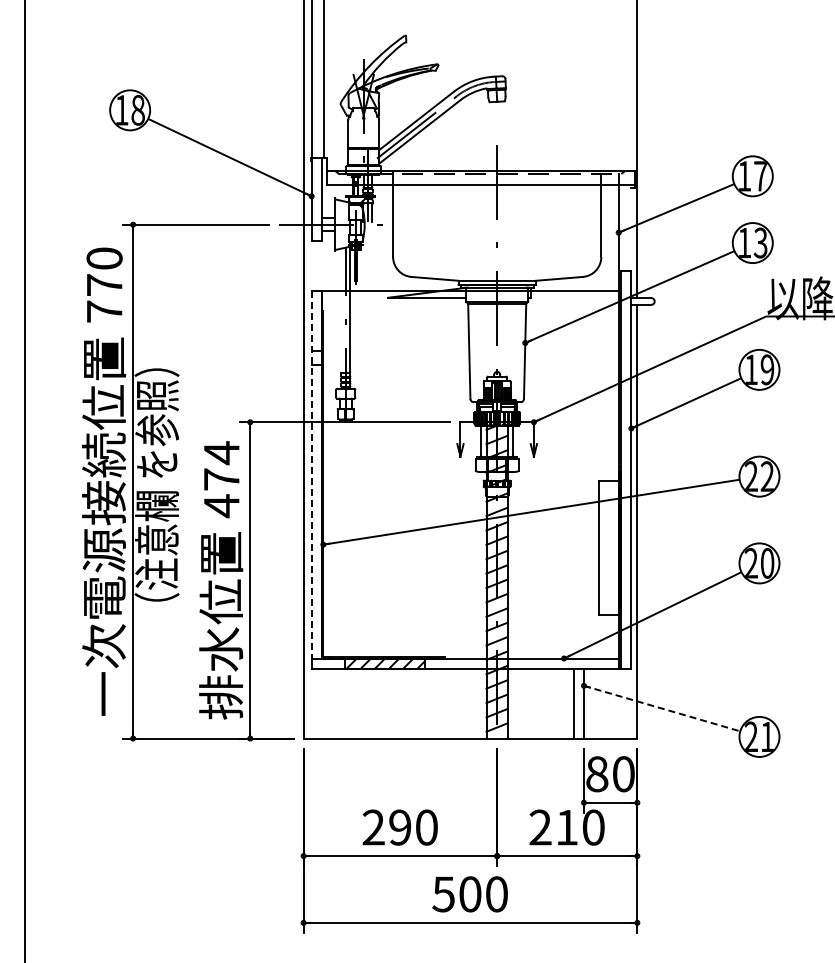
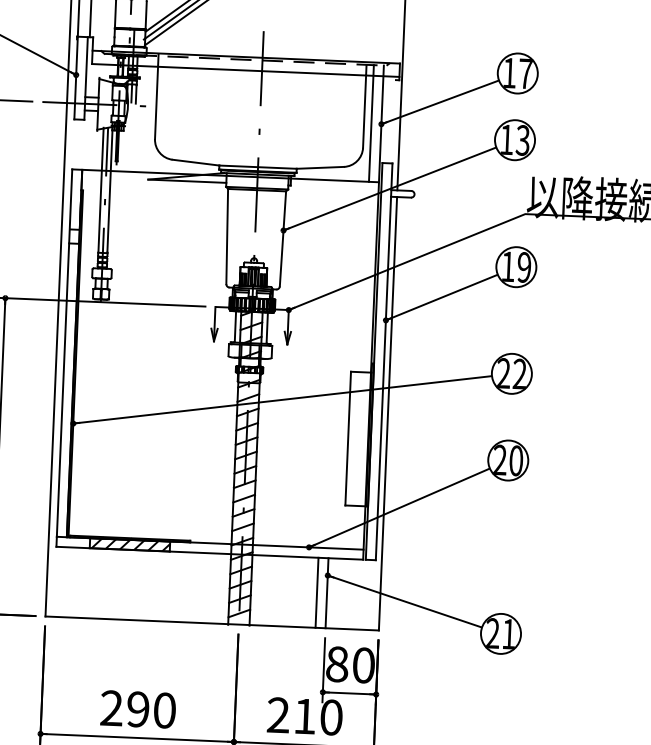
line: (608, 232) -> (371, 123), added
line: (341, 309) -> (101, 189), added
line: (311, 474) -> (64, 352), dashed -> solid
line: (662, 708) -> (405, 601), dashed -> solid

